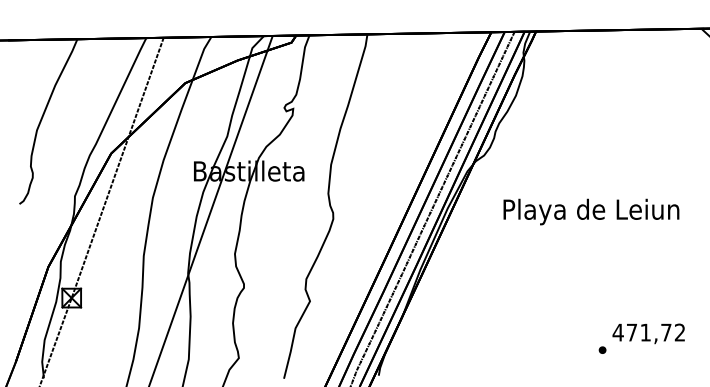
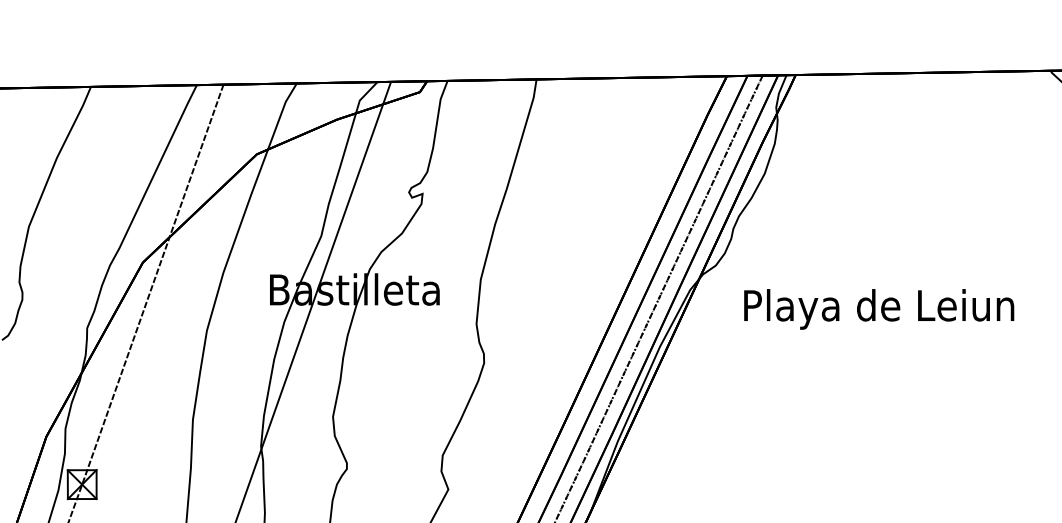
text: (591, 211) -> (879, 308), moved

